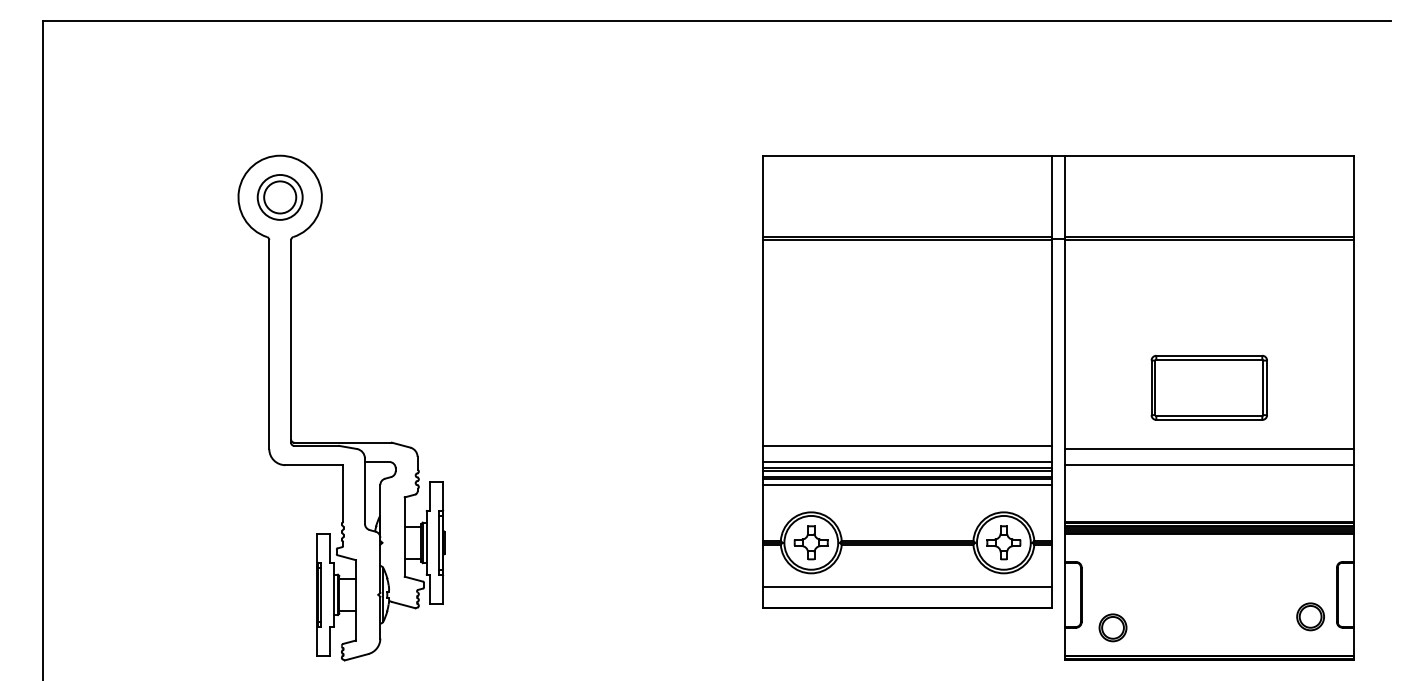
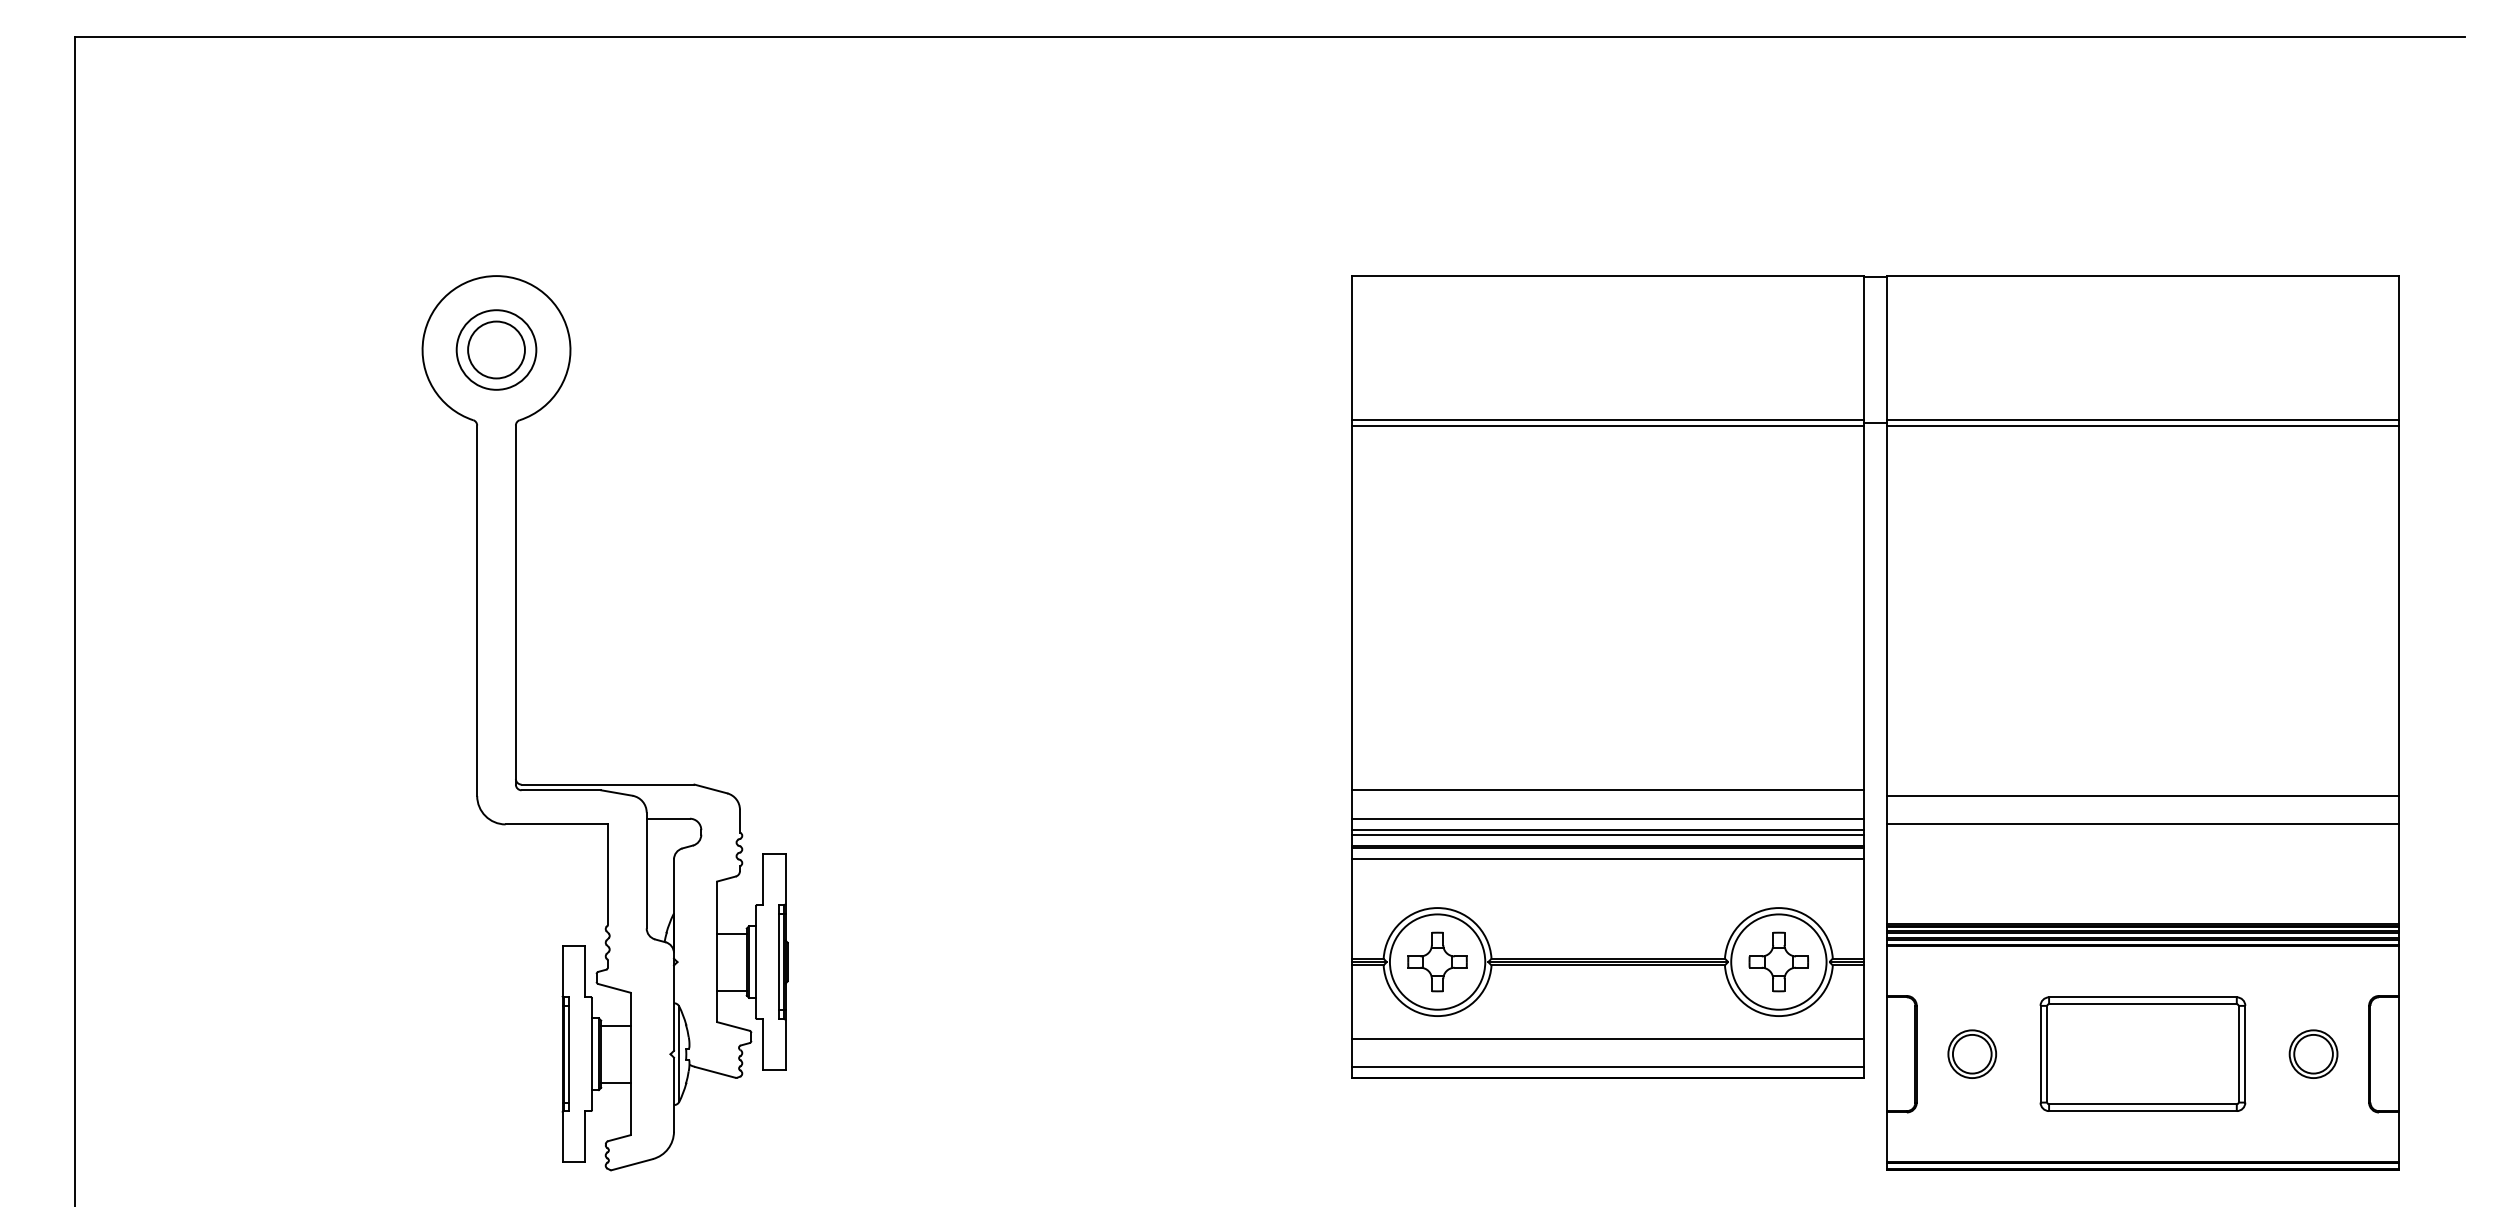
part: (1208, 387) -> (2141, 1053), moved
line: (907, 602) -> (1608, 1067), added
part: (1310, 616) -> (2313, 1053), moved
part: (1112, 627) -> (1971, 1053), moved

